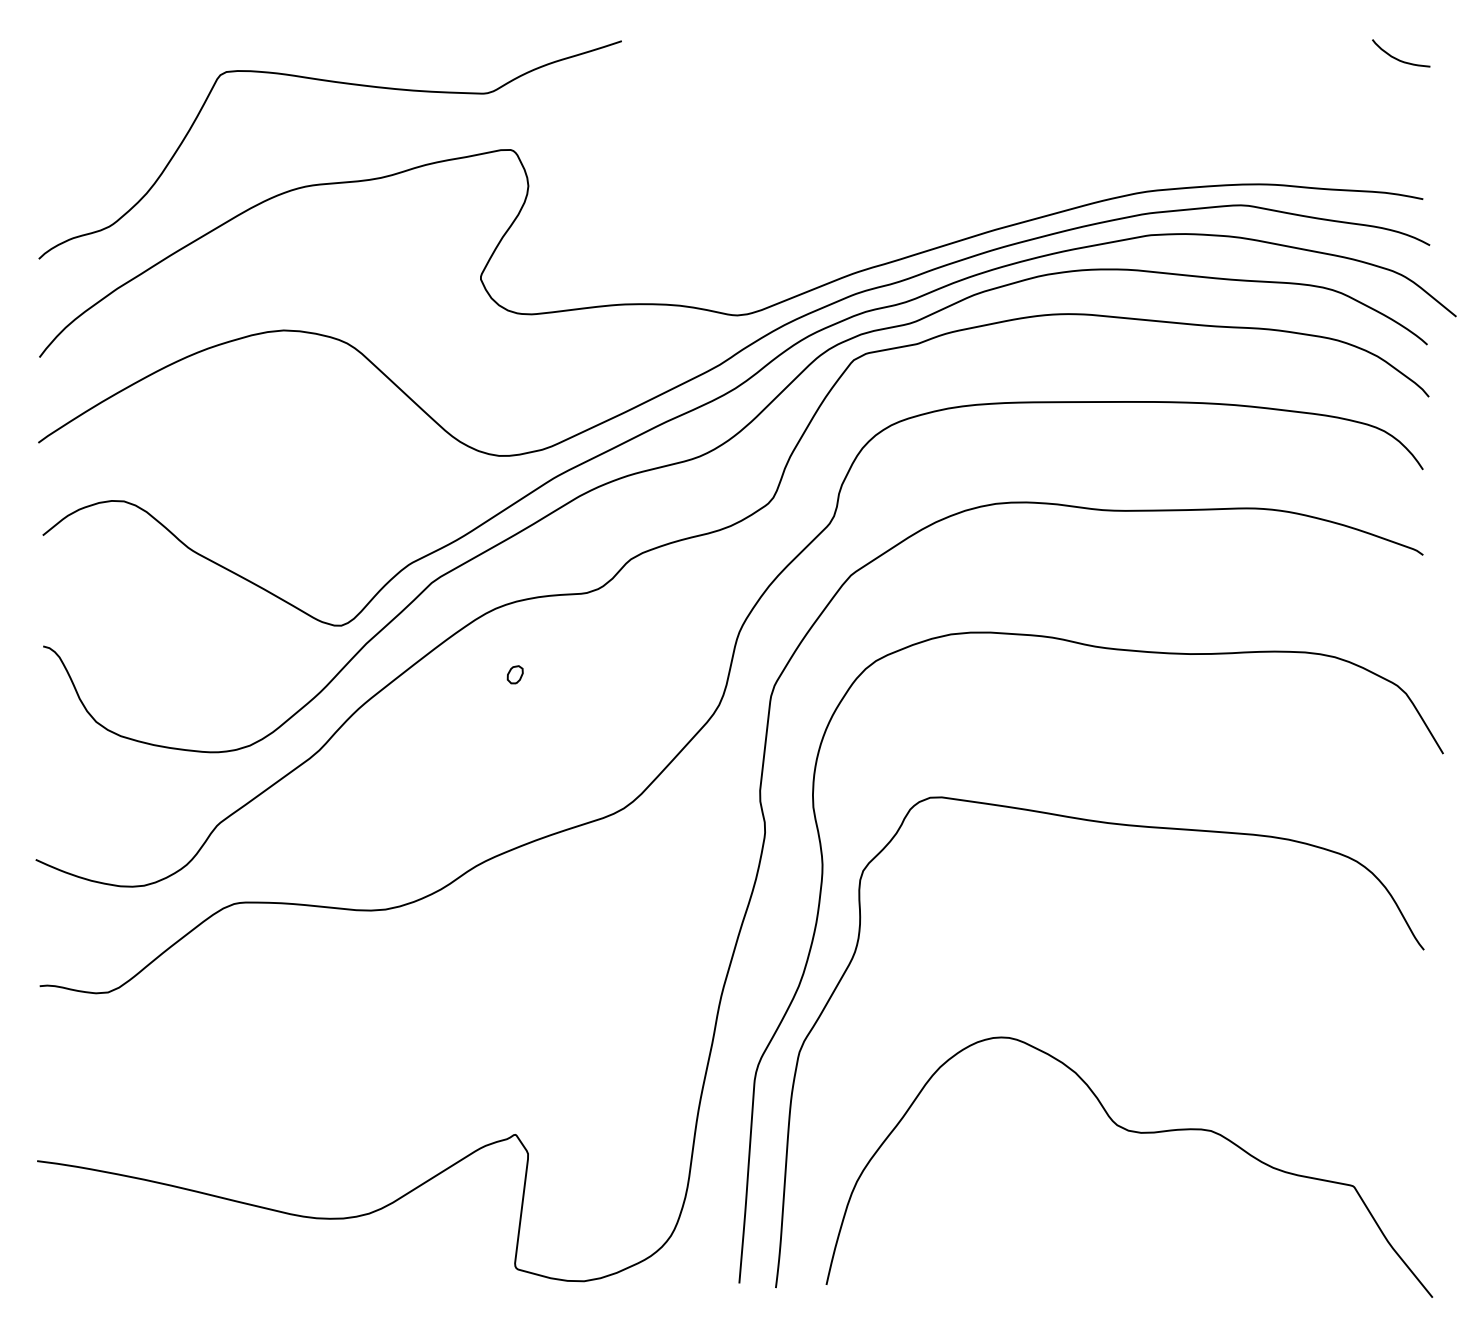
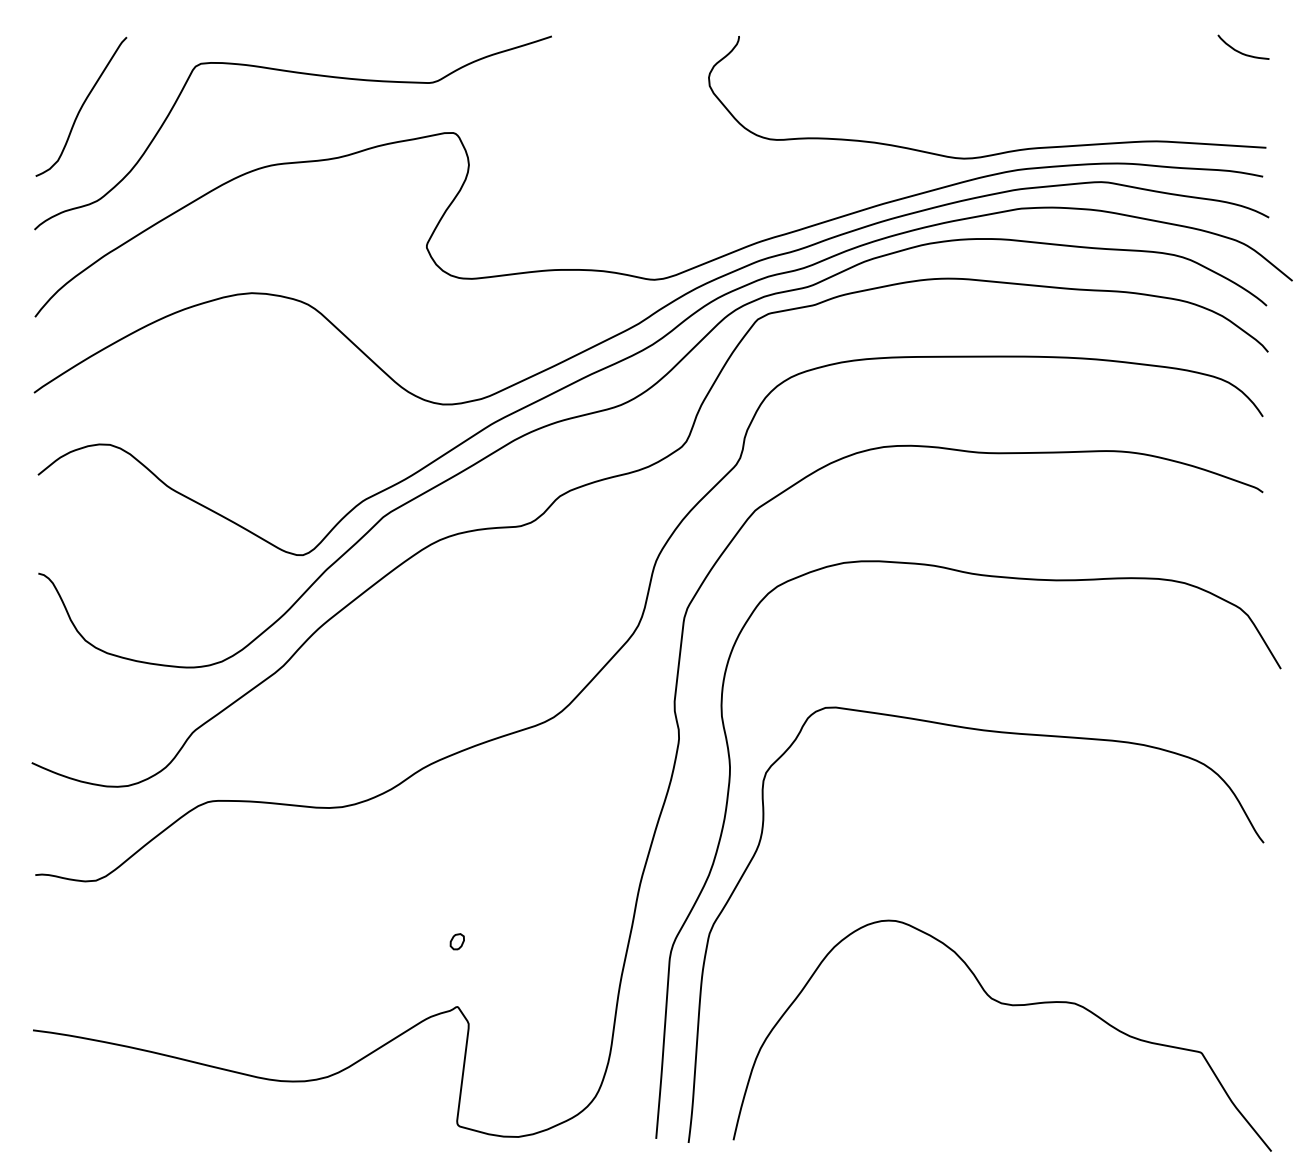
curve: (91, 120) -> (81, 106), added
curve: (1126, 171) -> (999, 152), added
part: (514, 674) -> (456, 941), moved

